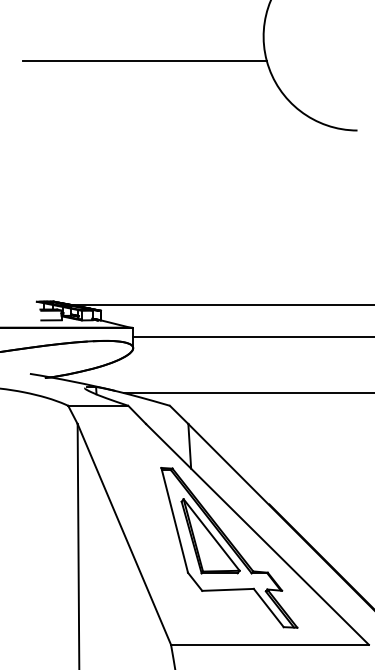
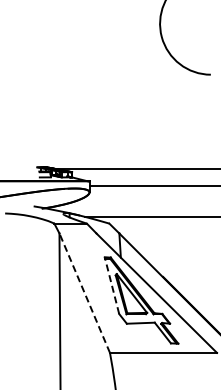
line: (144, 61) -> (95, 37), removed
line: (173, 520) -> (111, 285), solid -> dashed
line: (123, 534) -> (84, 293), solid -> dashed

